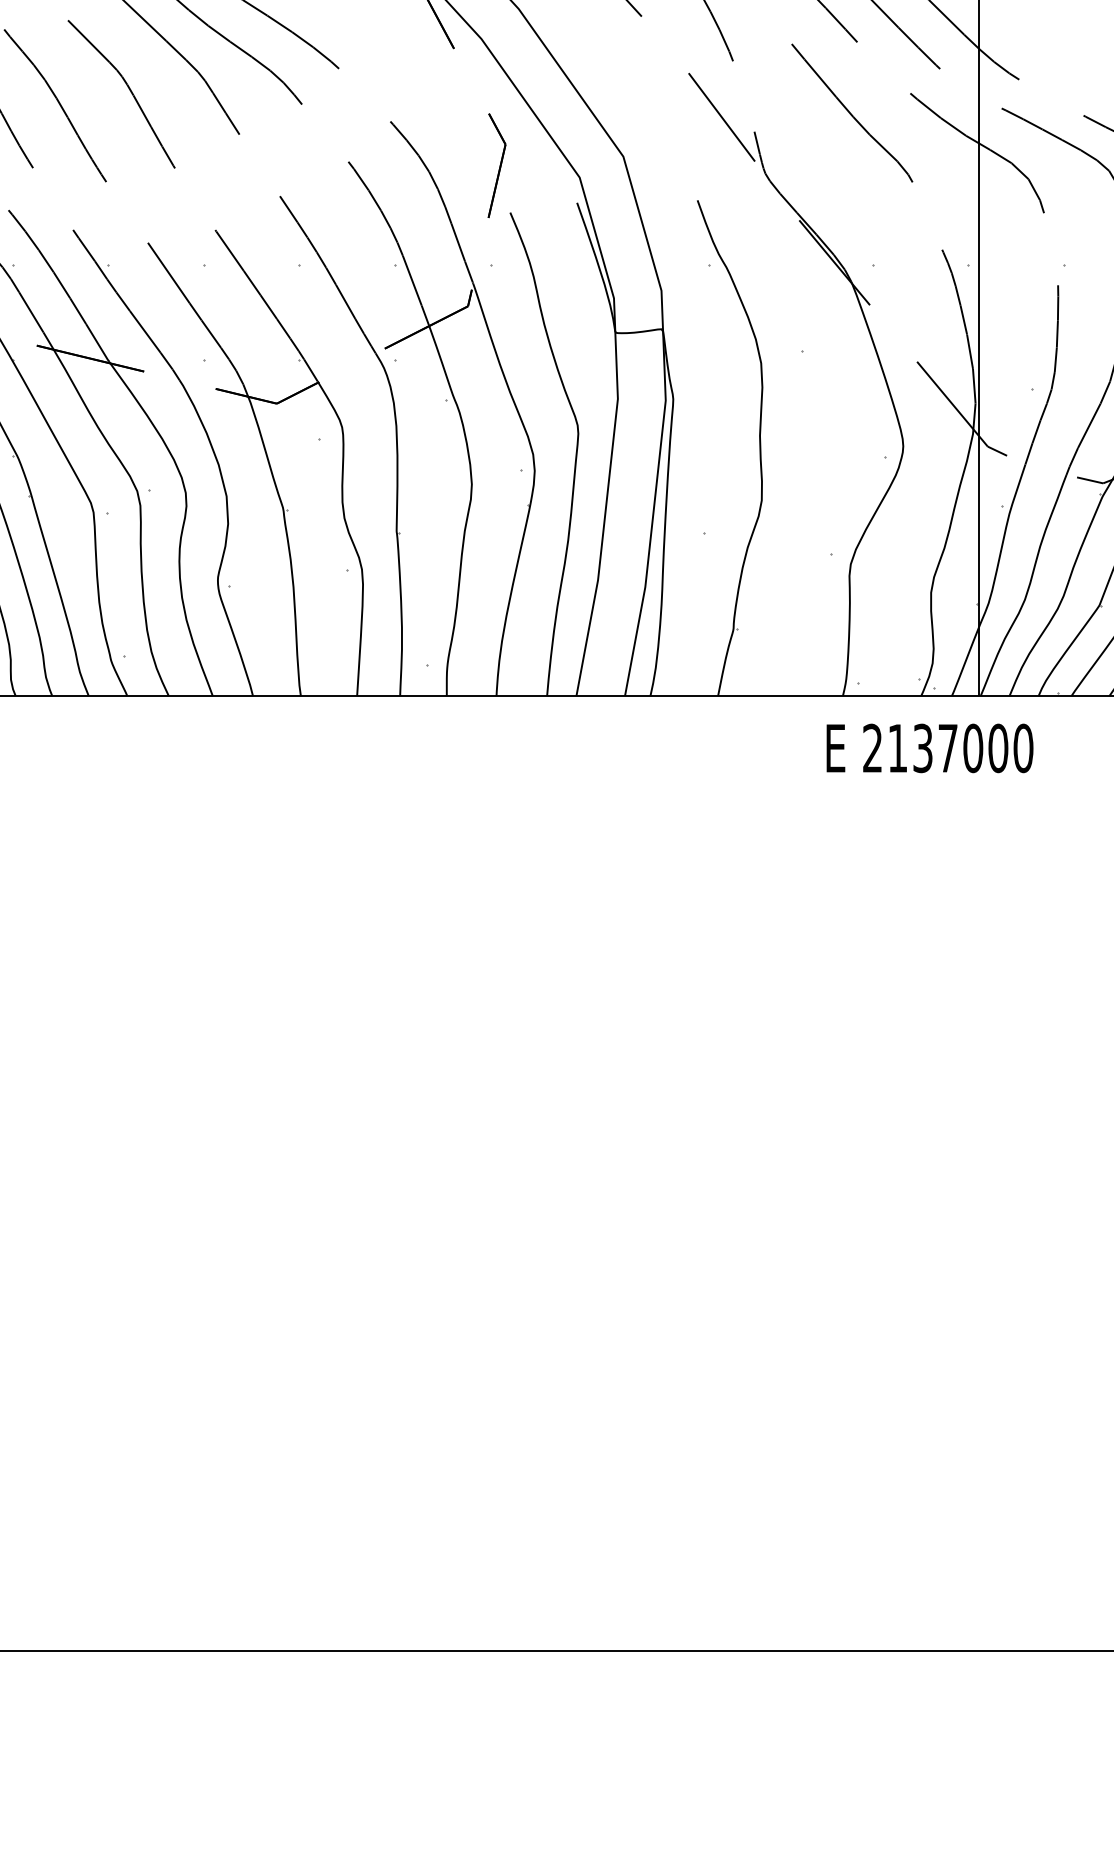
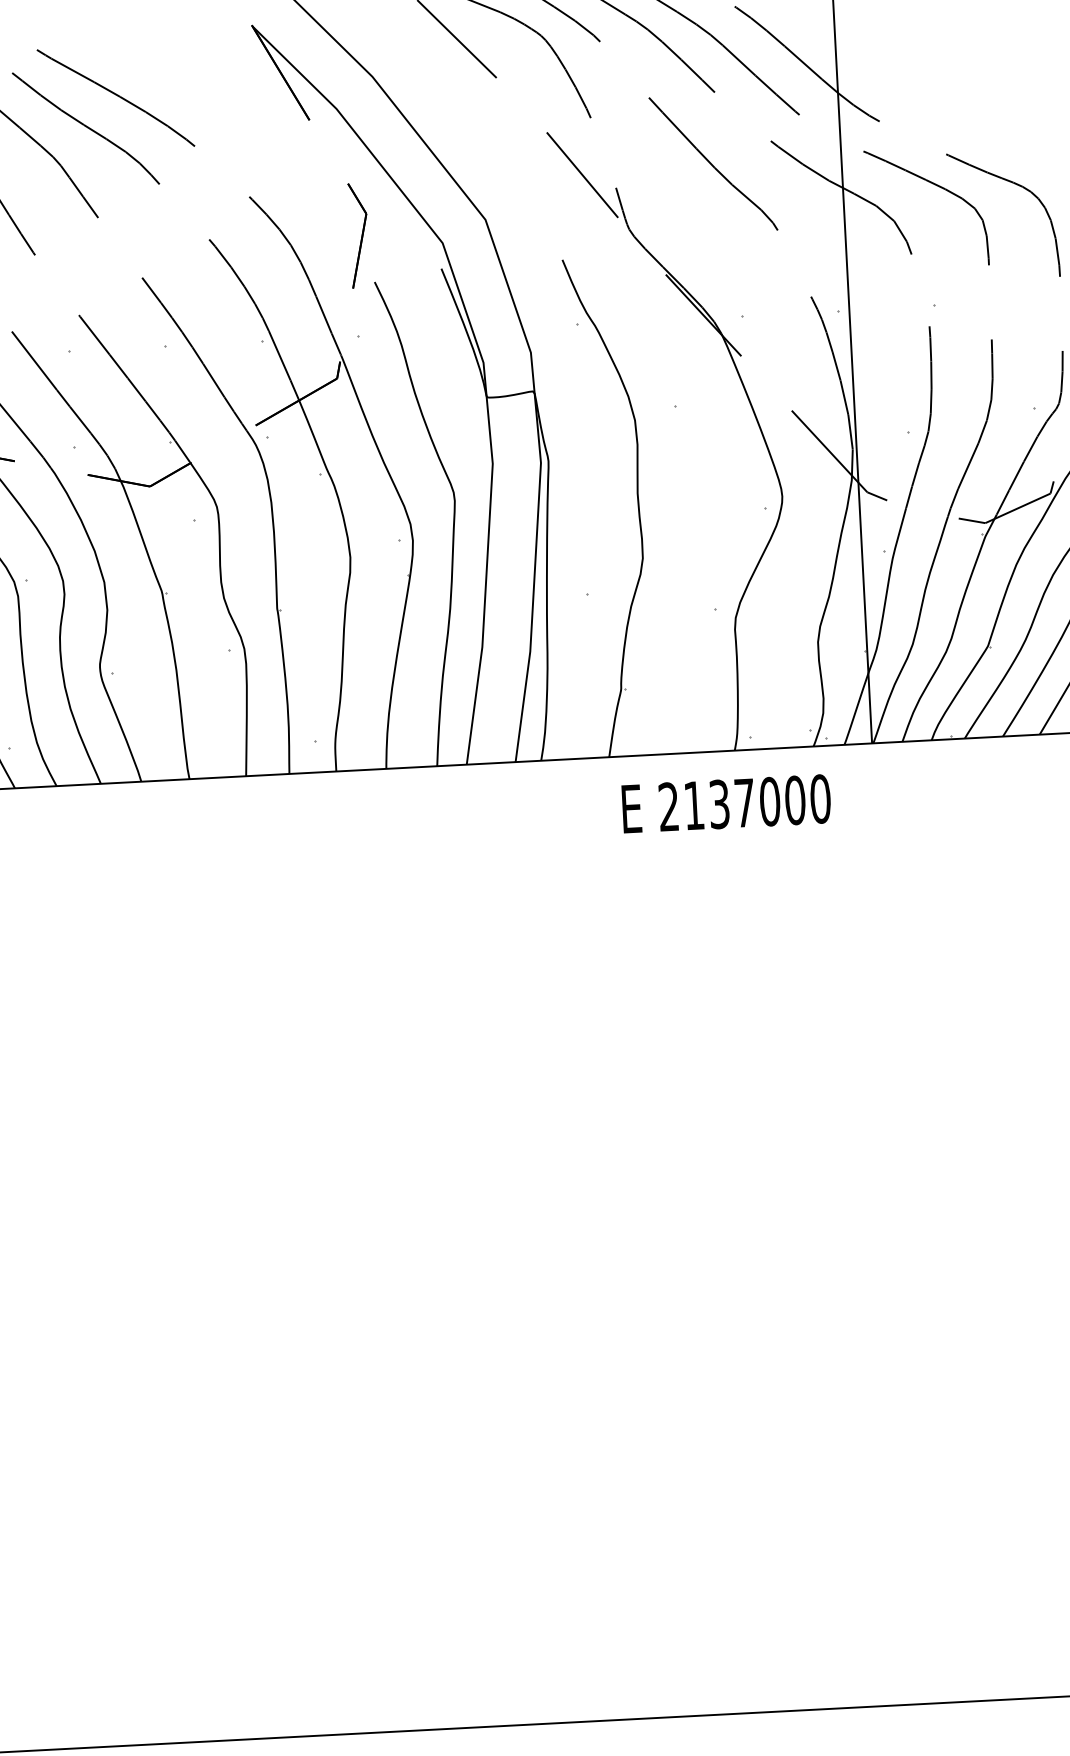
text: (929, 748) -> (726, 804), moved

